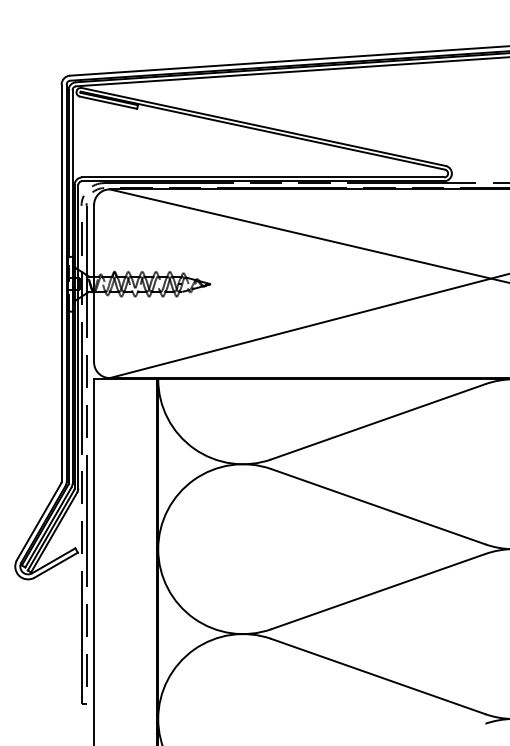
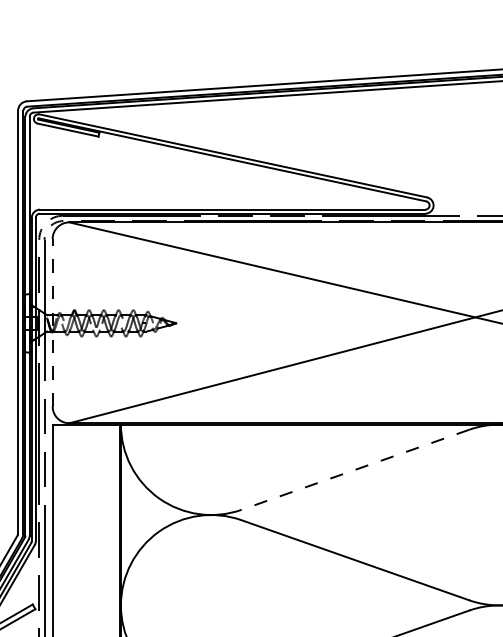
line: (94, 283) -> (53, 322), solid -> dashed
line: (377, 421) -> (354, 469), solid -> dashed

